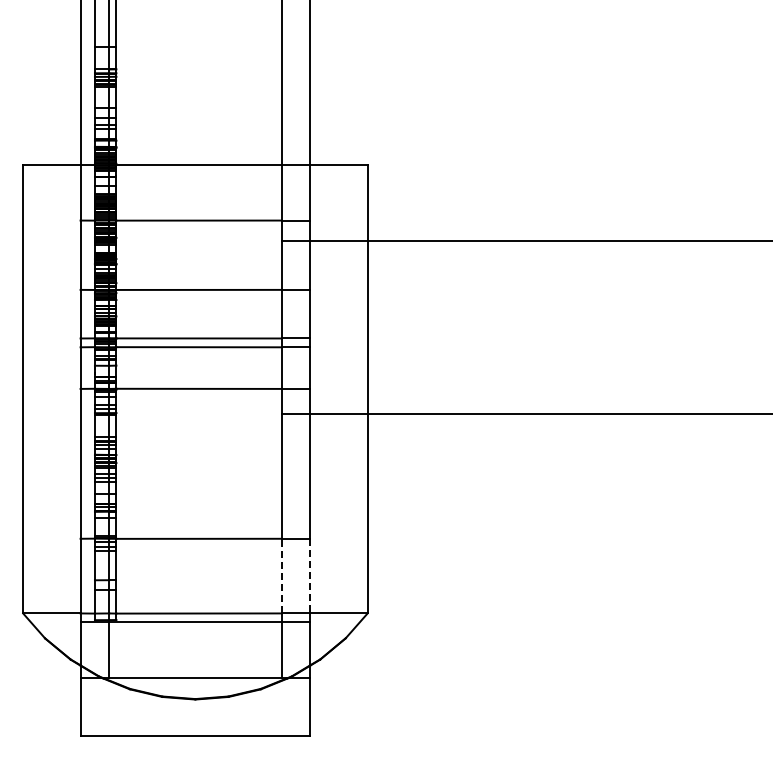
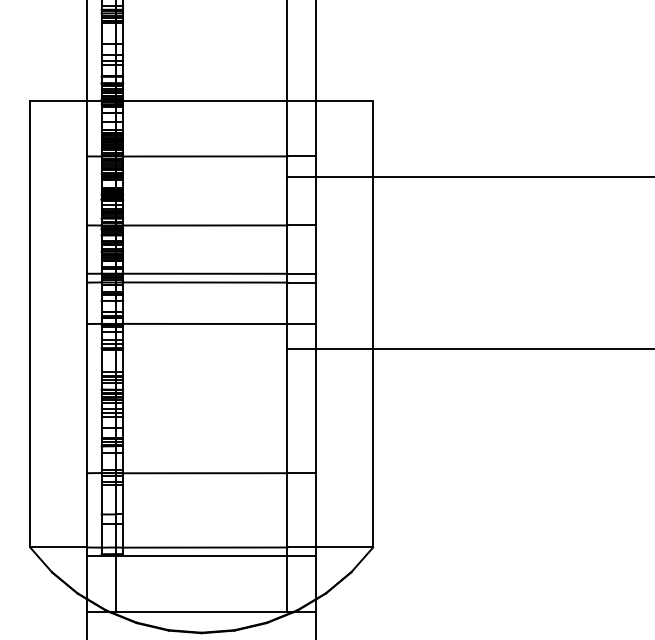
line: (281, 575) -> (287, 509), dashed -> solid
line: (310, 576) -> (316, 510), dashed -> solid

